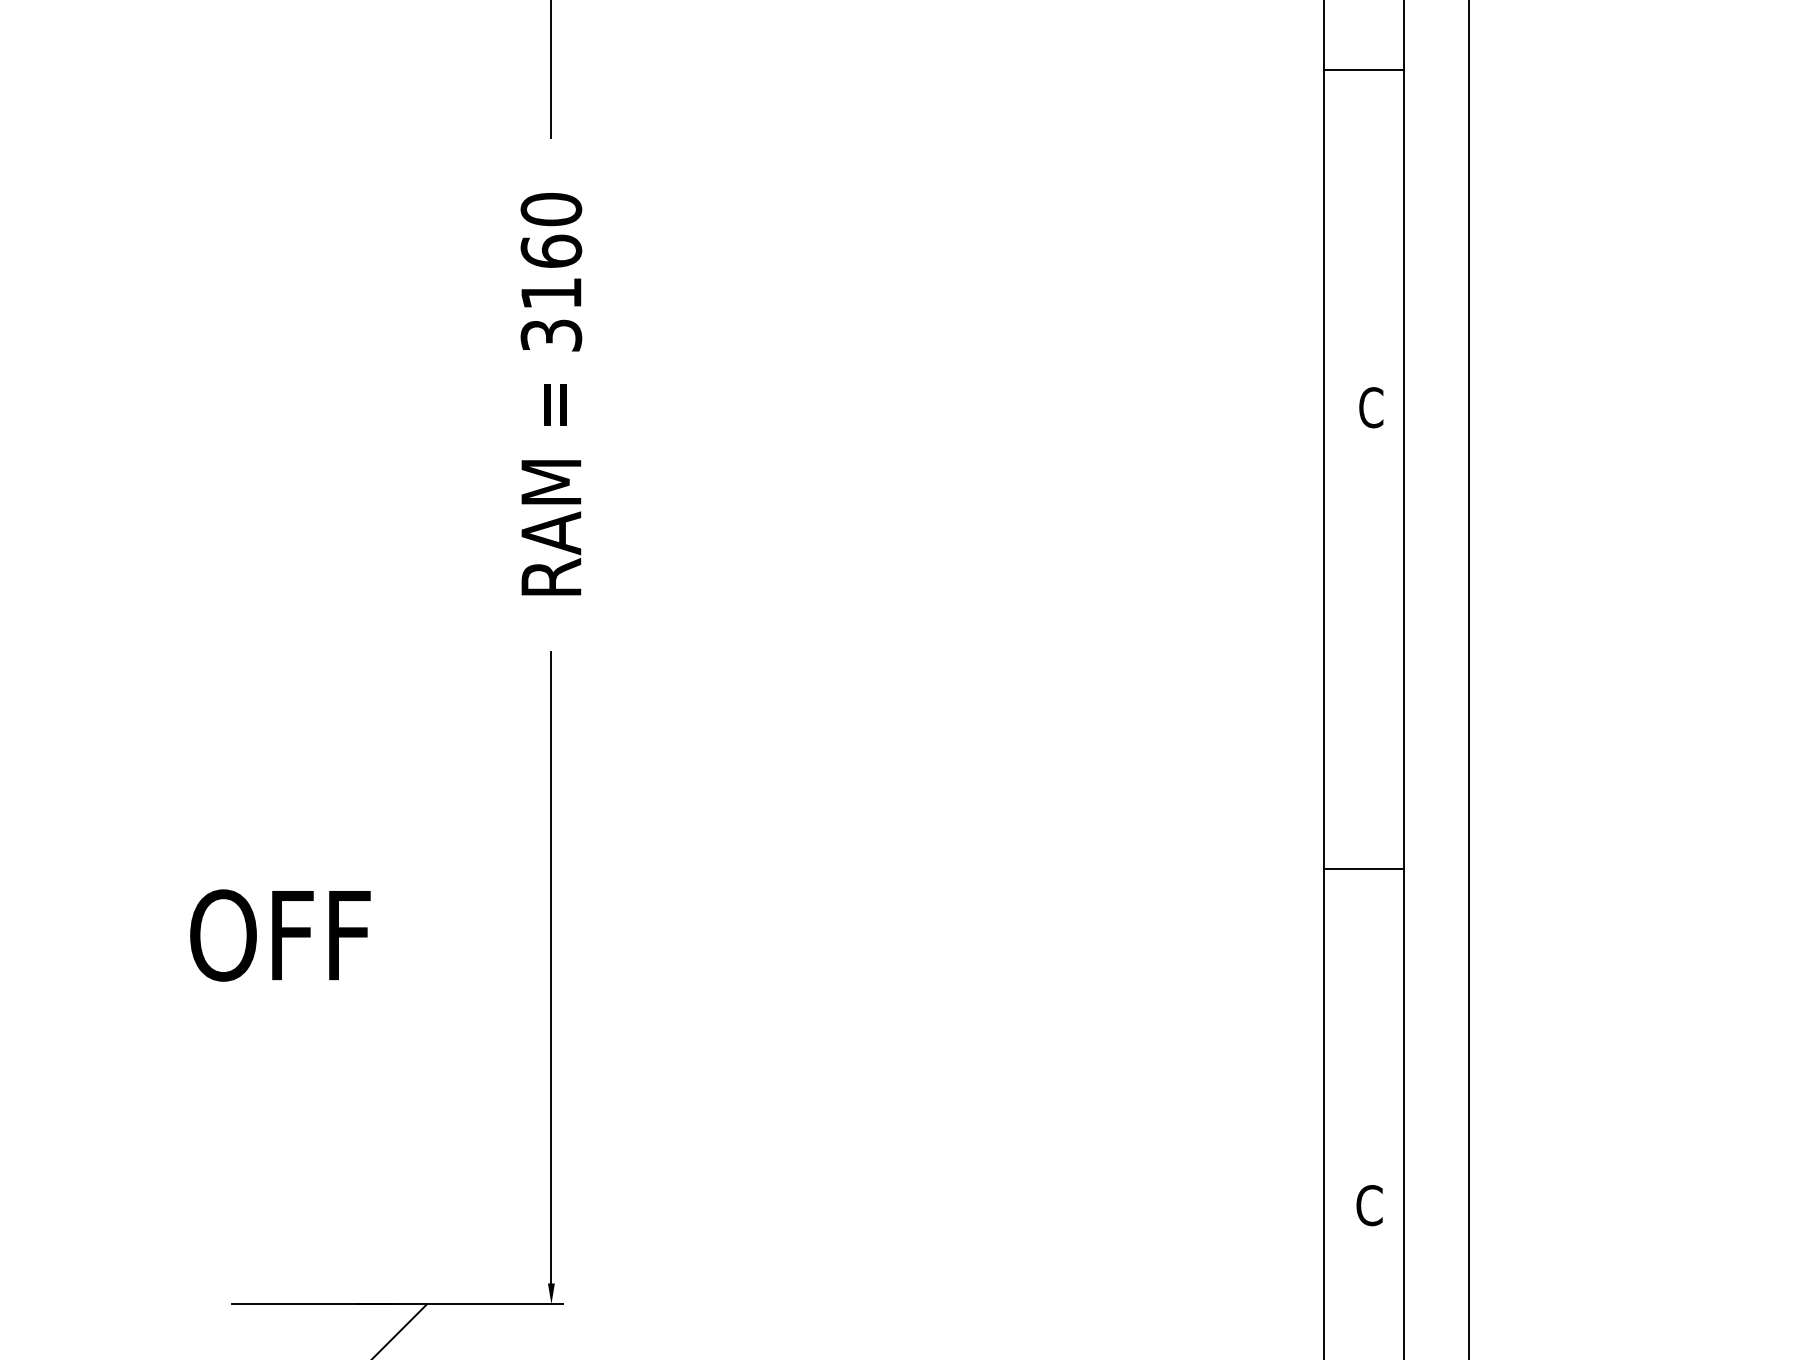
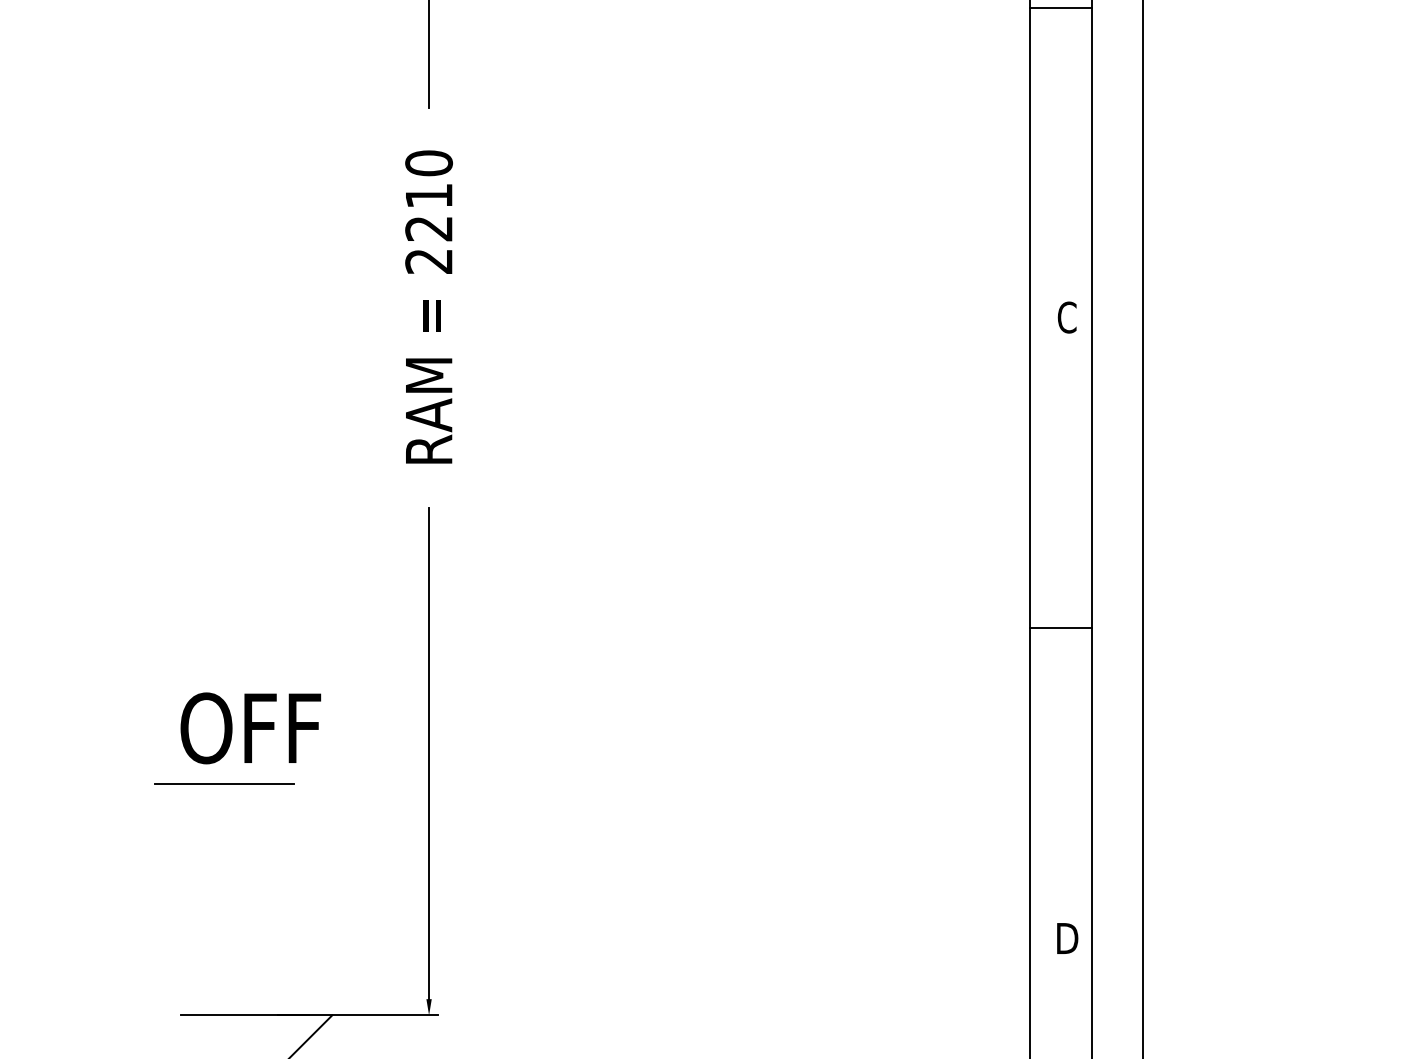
line: (1363, 69) -> (1061, 7), moved
text: (551, 292) -> (429, 227), 3160 -> 2210
line: (1363, 868) -> (1061, 627), moved
text: (280, 935) -> (250, 728), moved
line: (288, 1006) -> (224, 783), added
text: (1370, 1205) -> (1066, 938), C -> D

